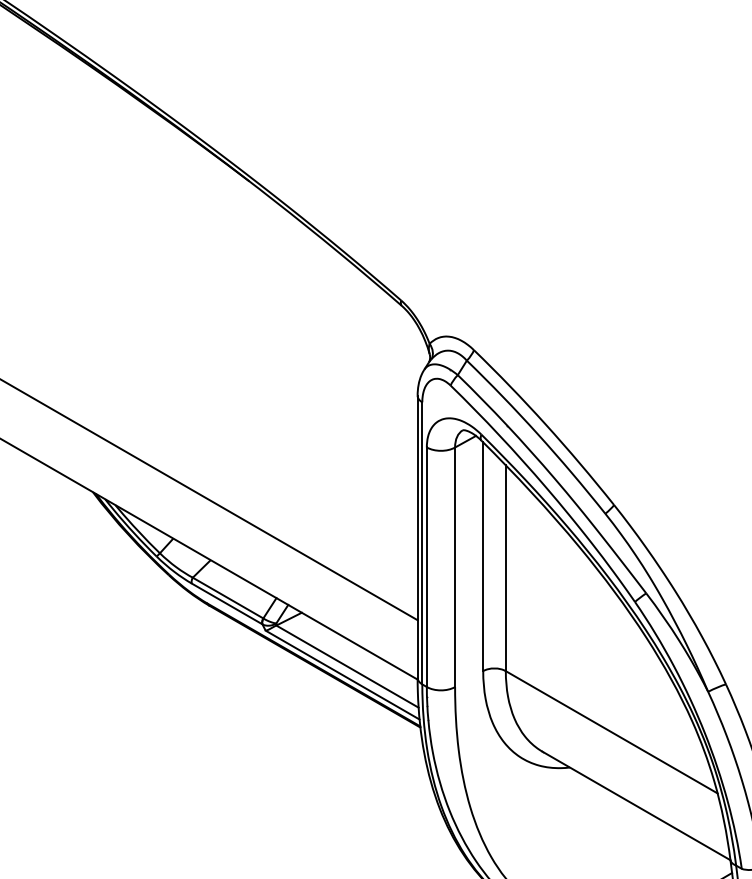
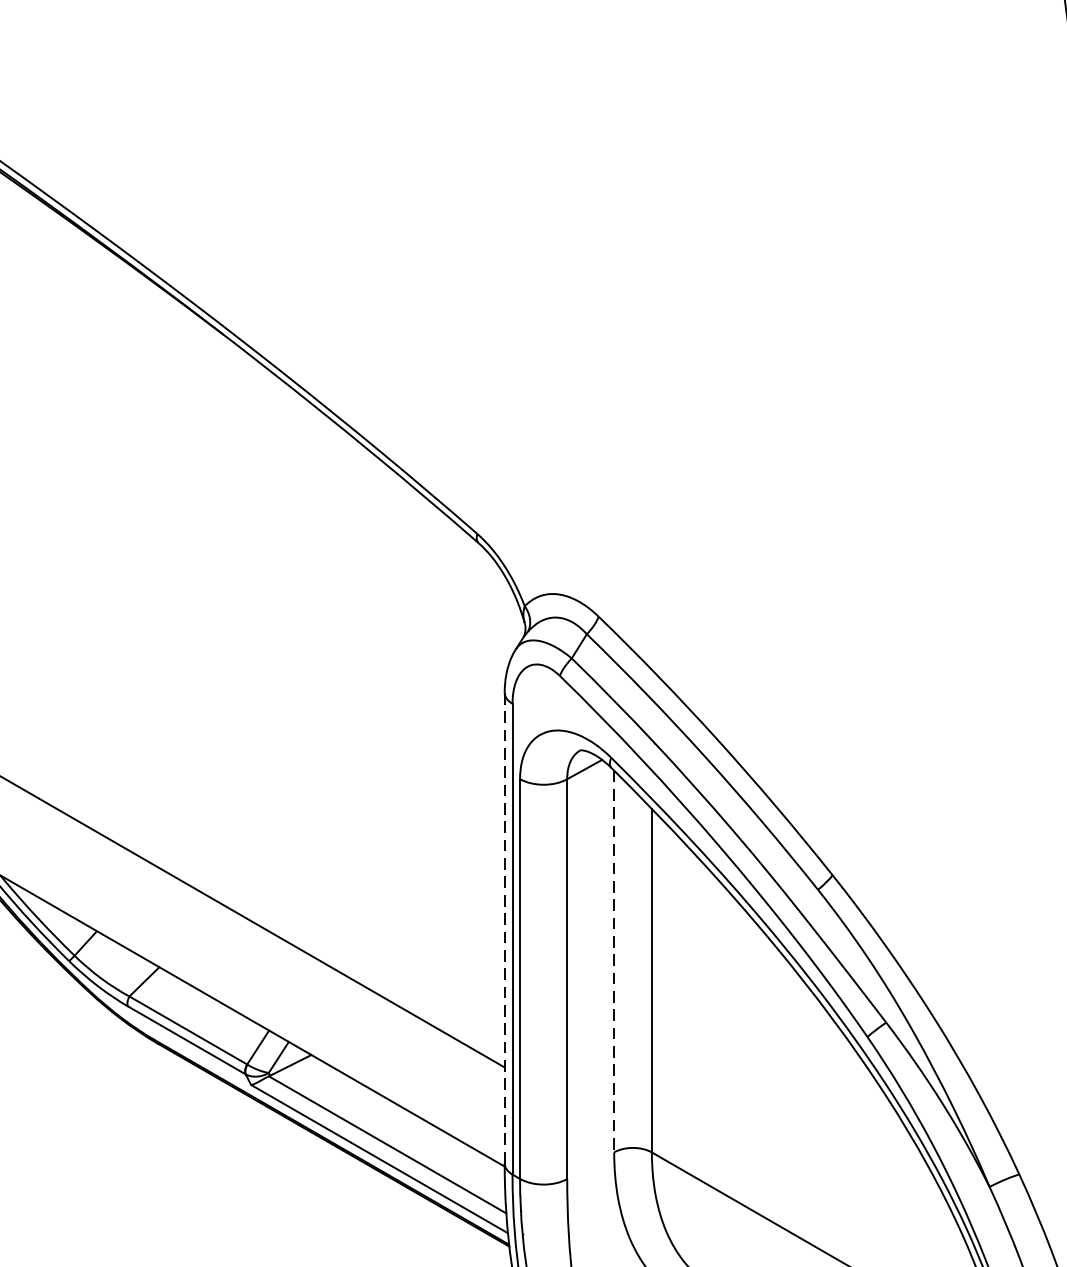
line: (417, 537) -> (504, 929), solid -> dashed
line: (483, 557) -> (614, 962), solid -> dashed

